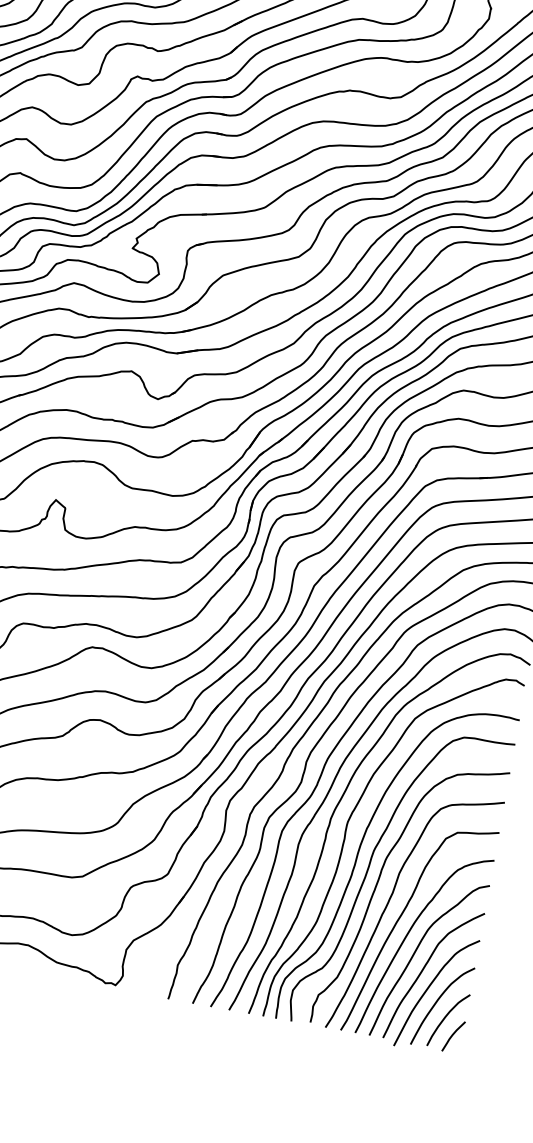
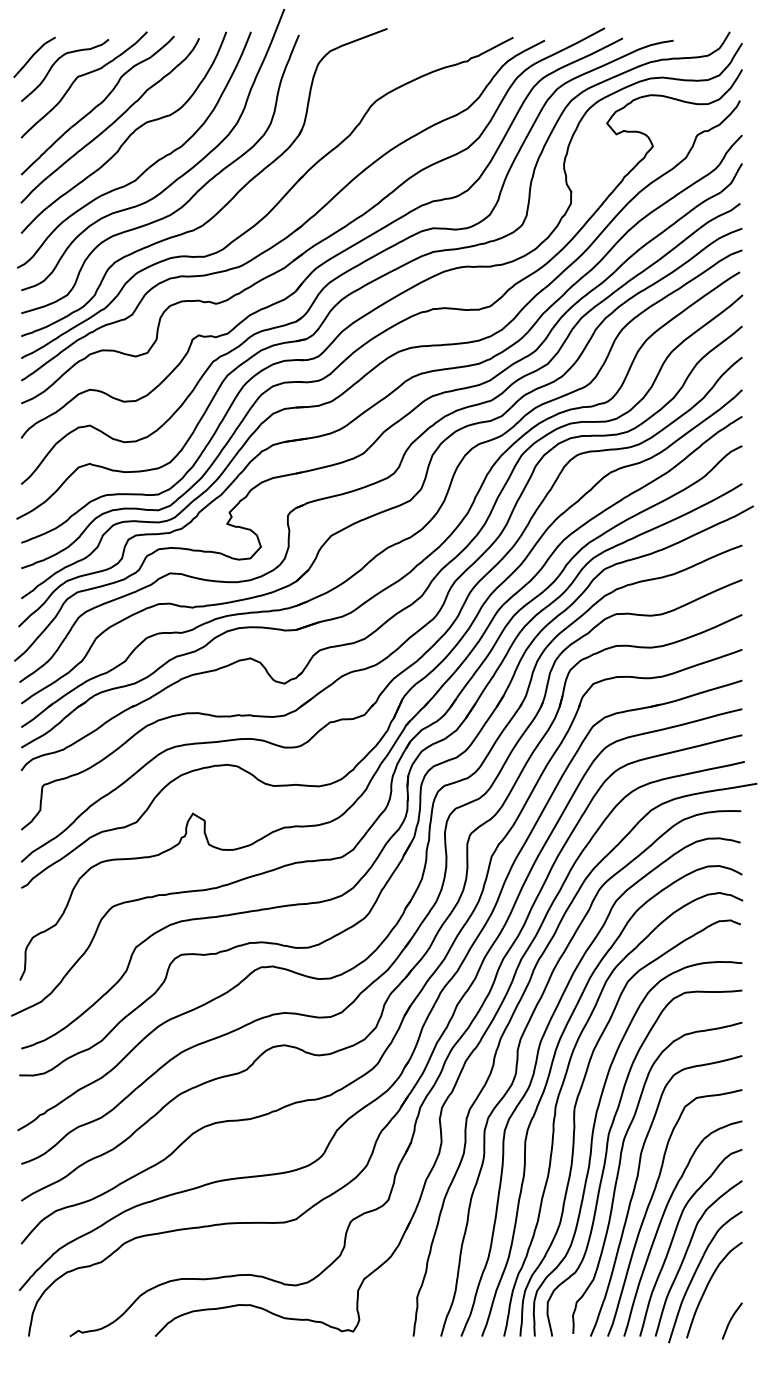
curve: (445, 1018) -> (719, 1303), removed

